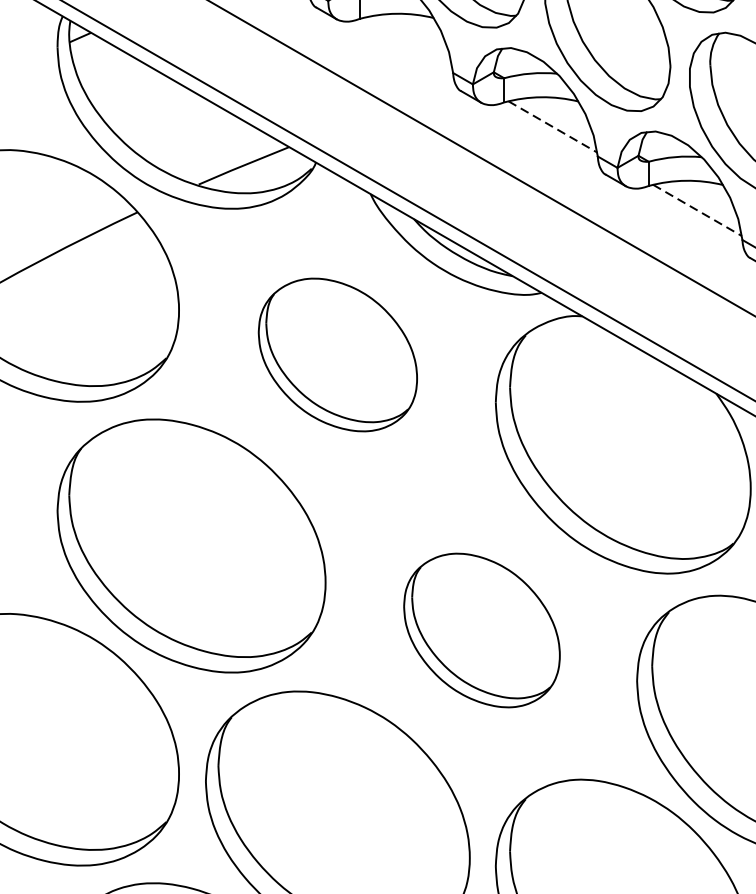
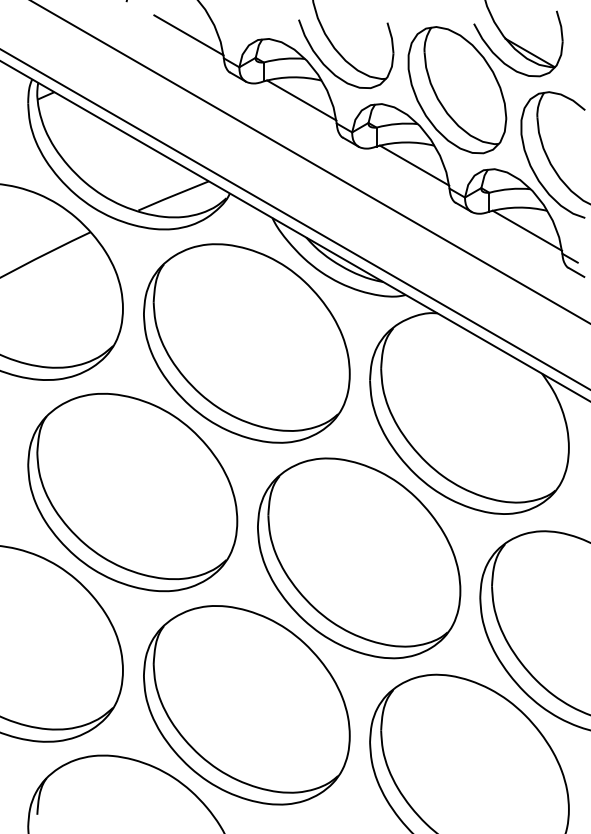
line: (407, 43) -> (301, 100), added
line: (552, 126) -> (414, 165), dashed -> solid
line: (697, 210) -> (527, 230), dashed -> solid
part: (337, 354) -> (246, 343), size x1.67
part: (482, 630) -> (359, 558), size x1.67

